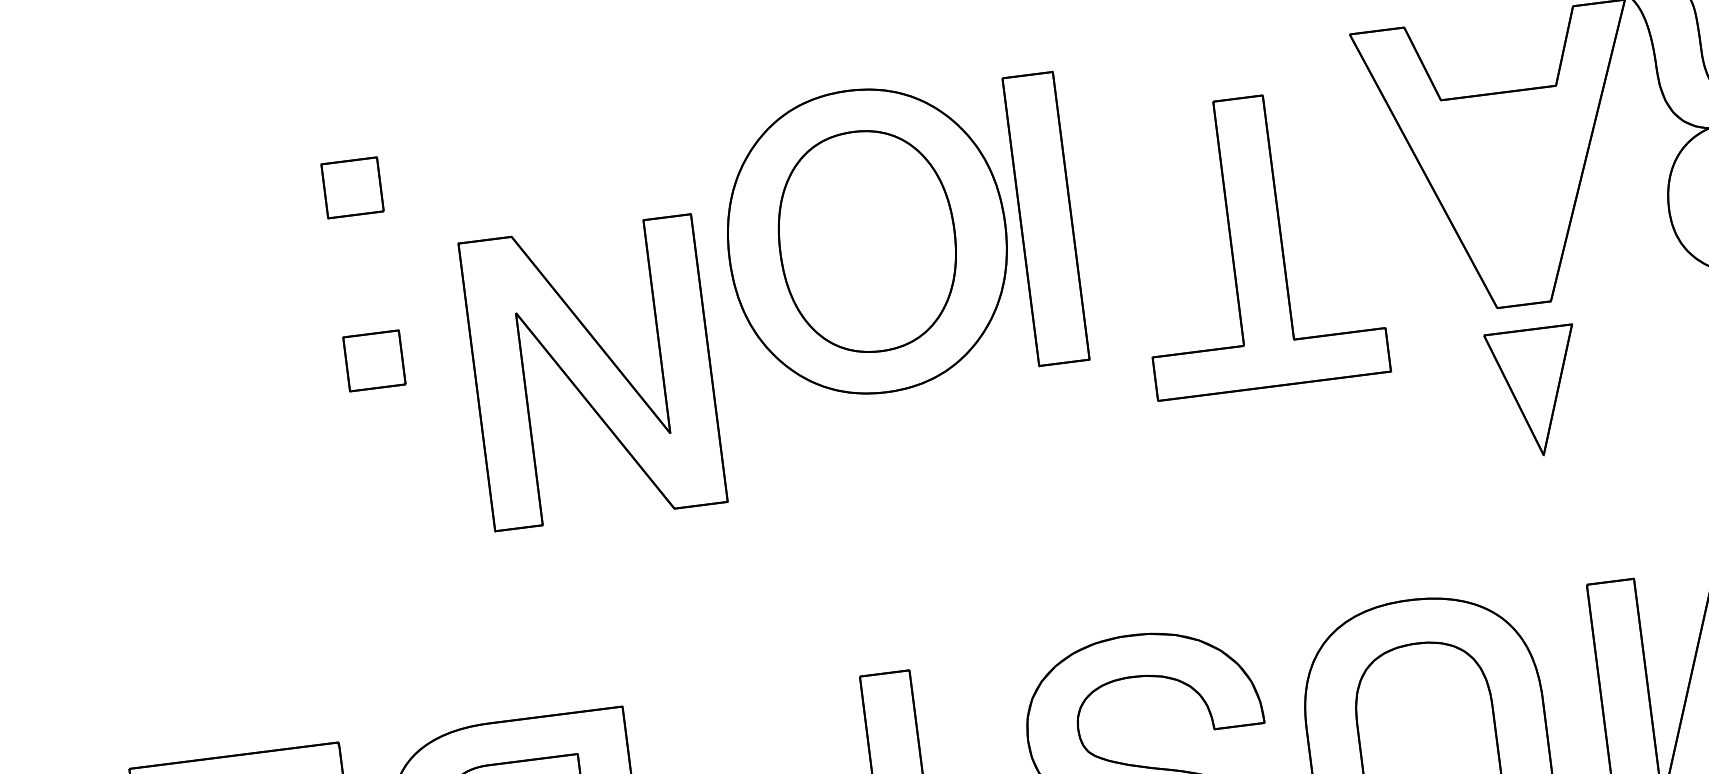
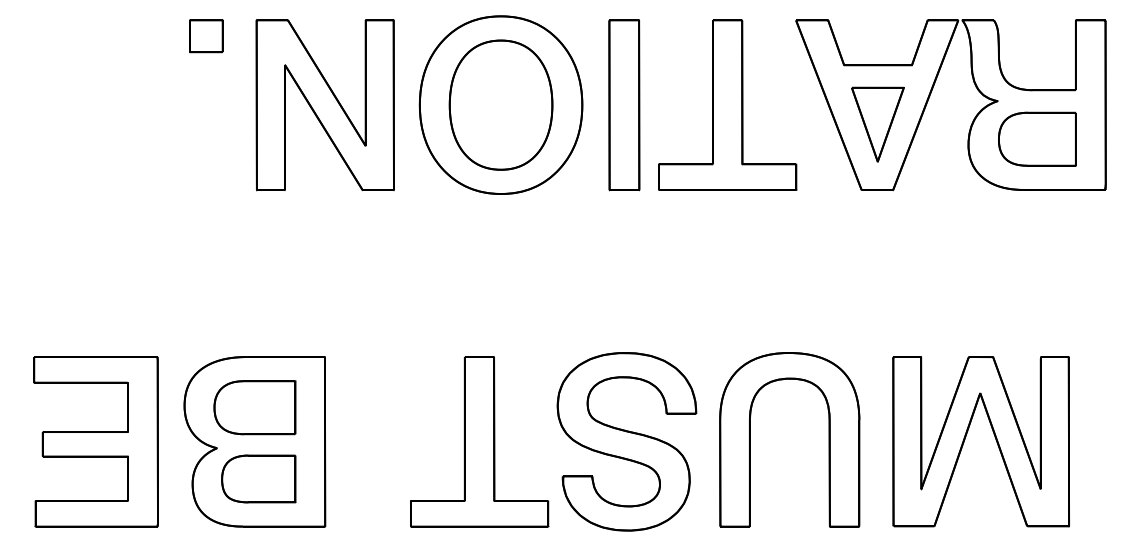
part: (1046, 219) -> (624, 105), moved
part: (1255, 241) -> (727, 104), moved
part: (374, 361) -> (206, 138), removed
part: (591, 373) -> (324, 105), moved
part: (1535, 392) -> (877, 124), moved

